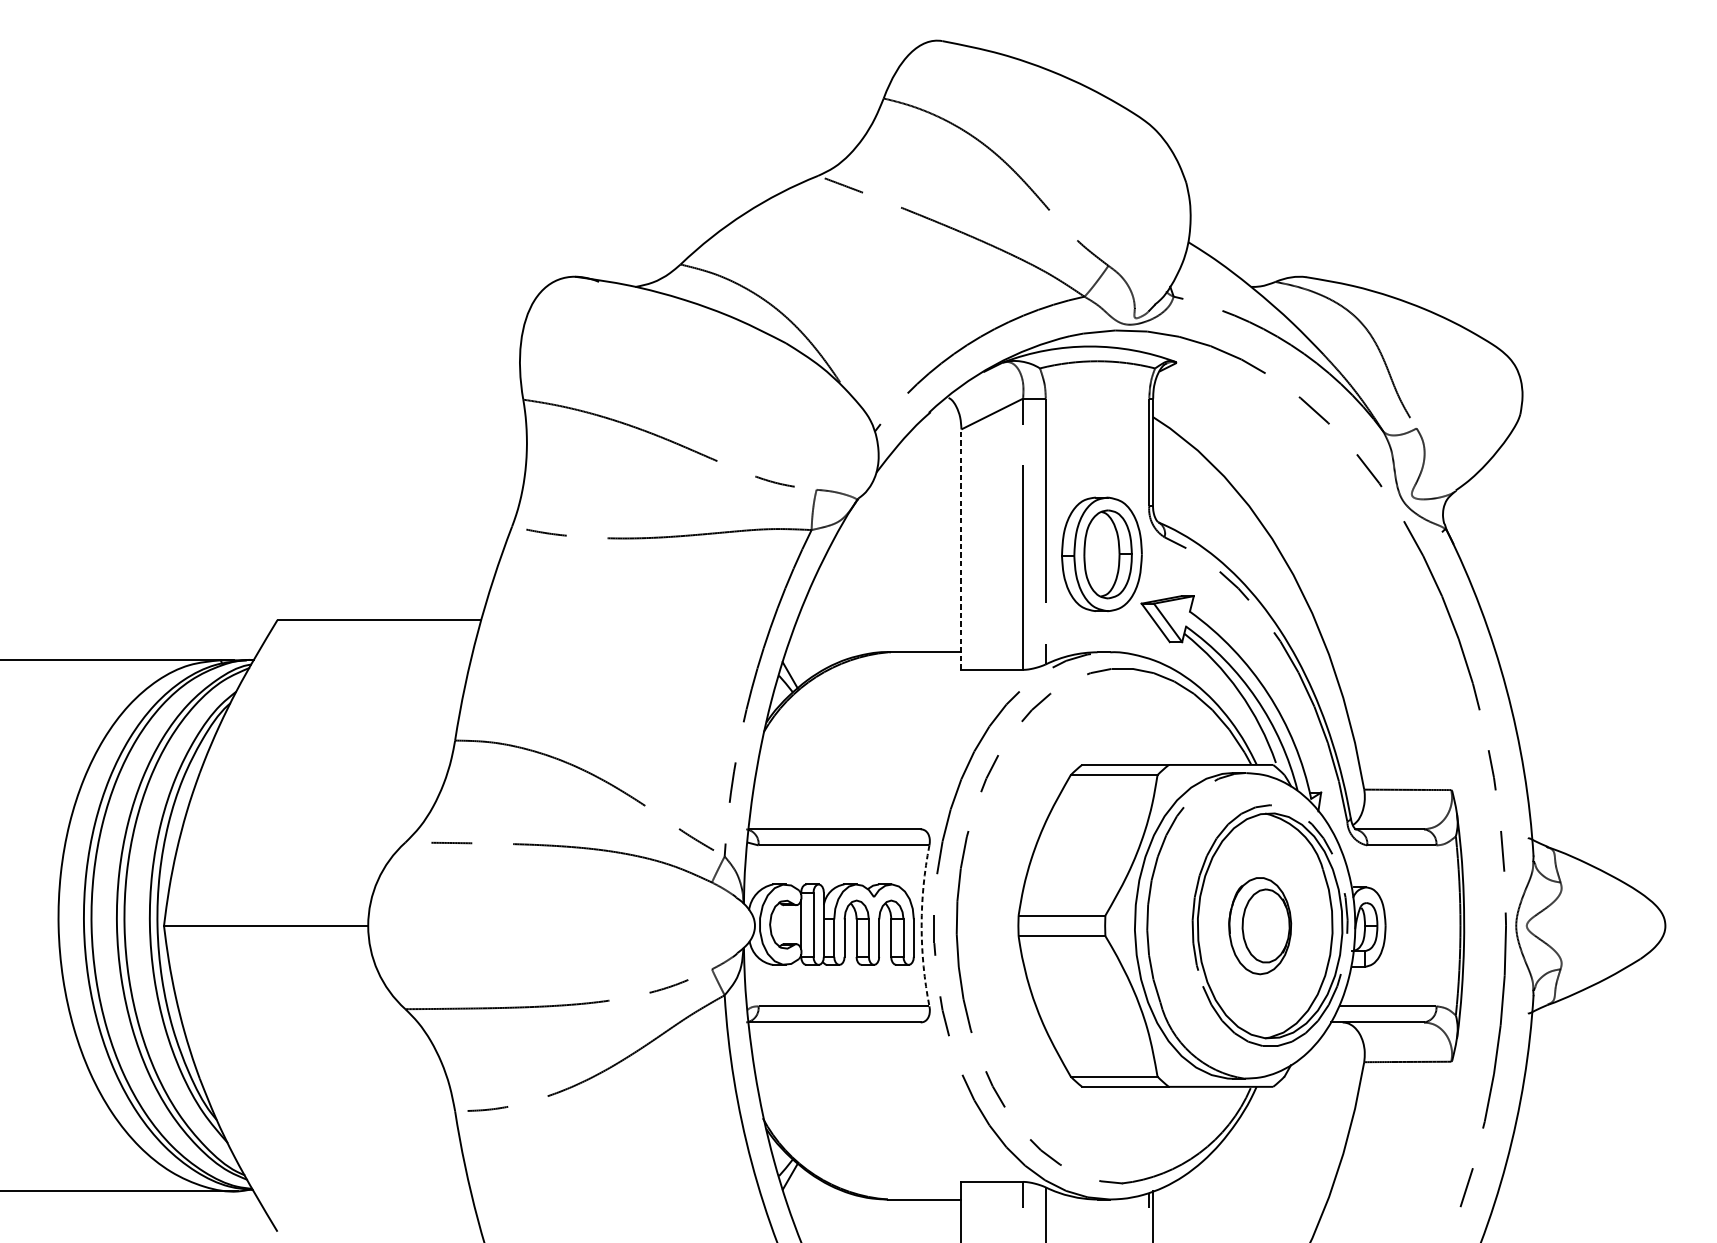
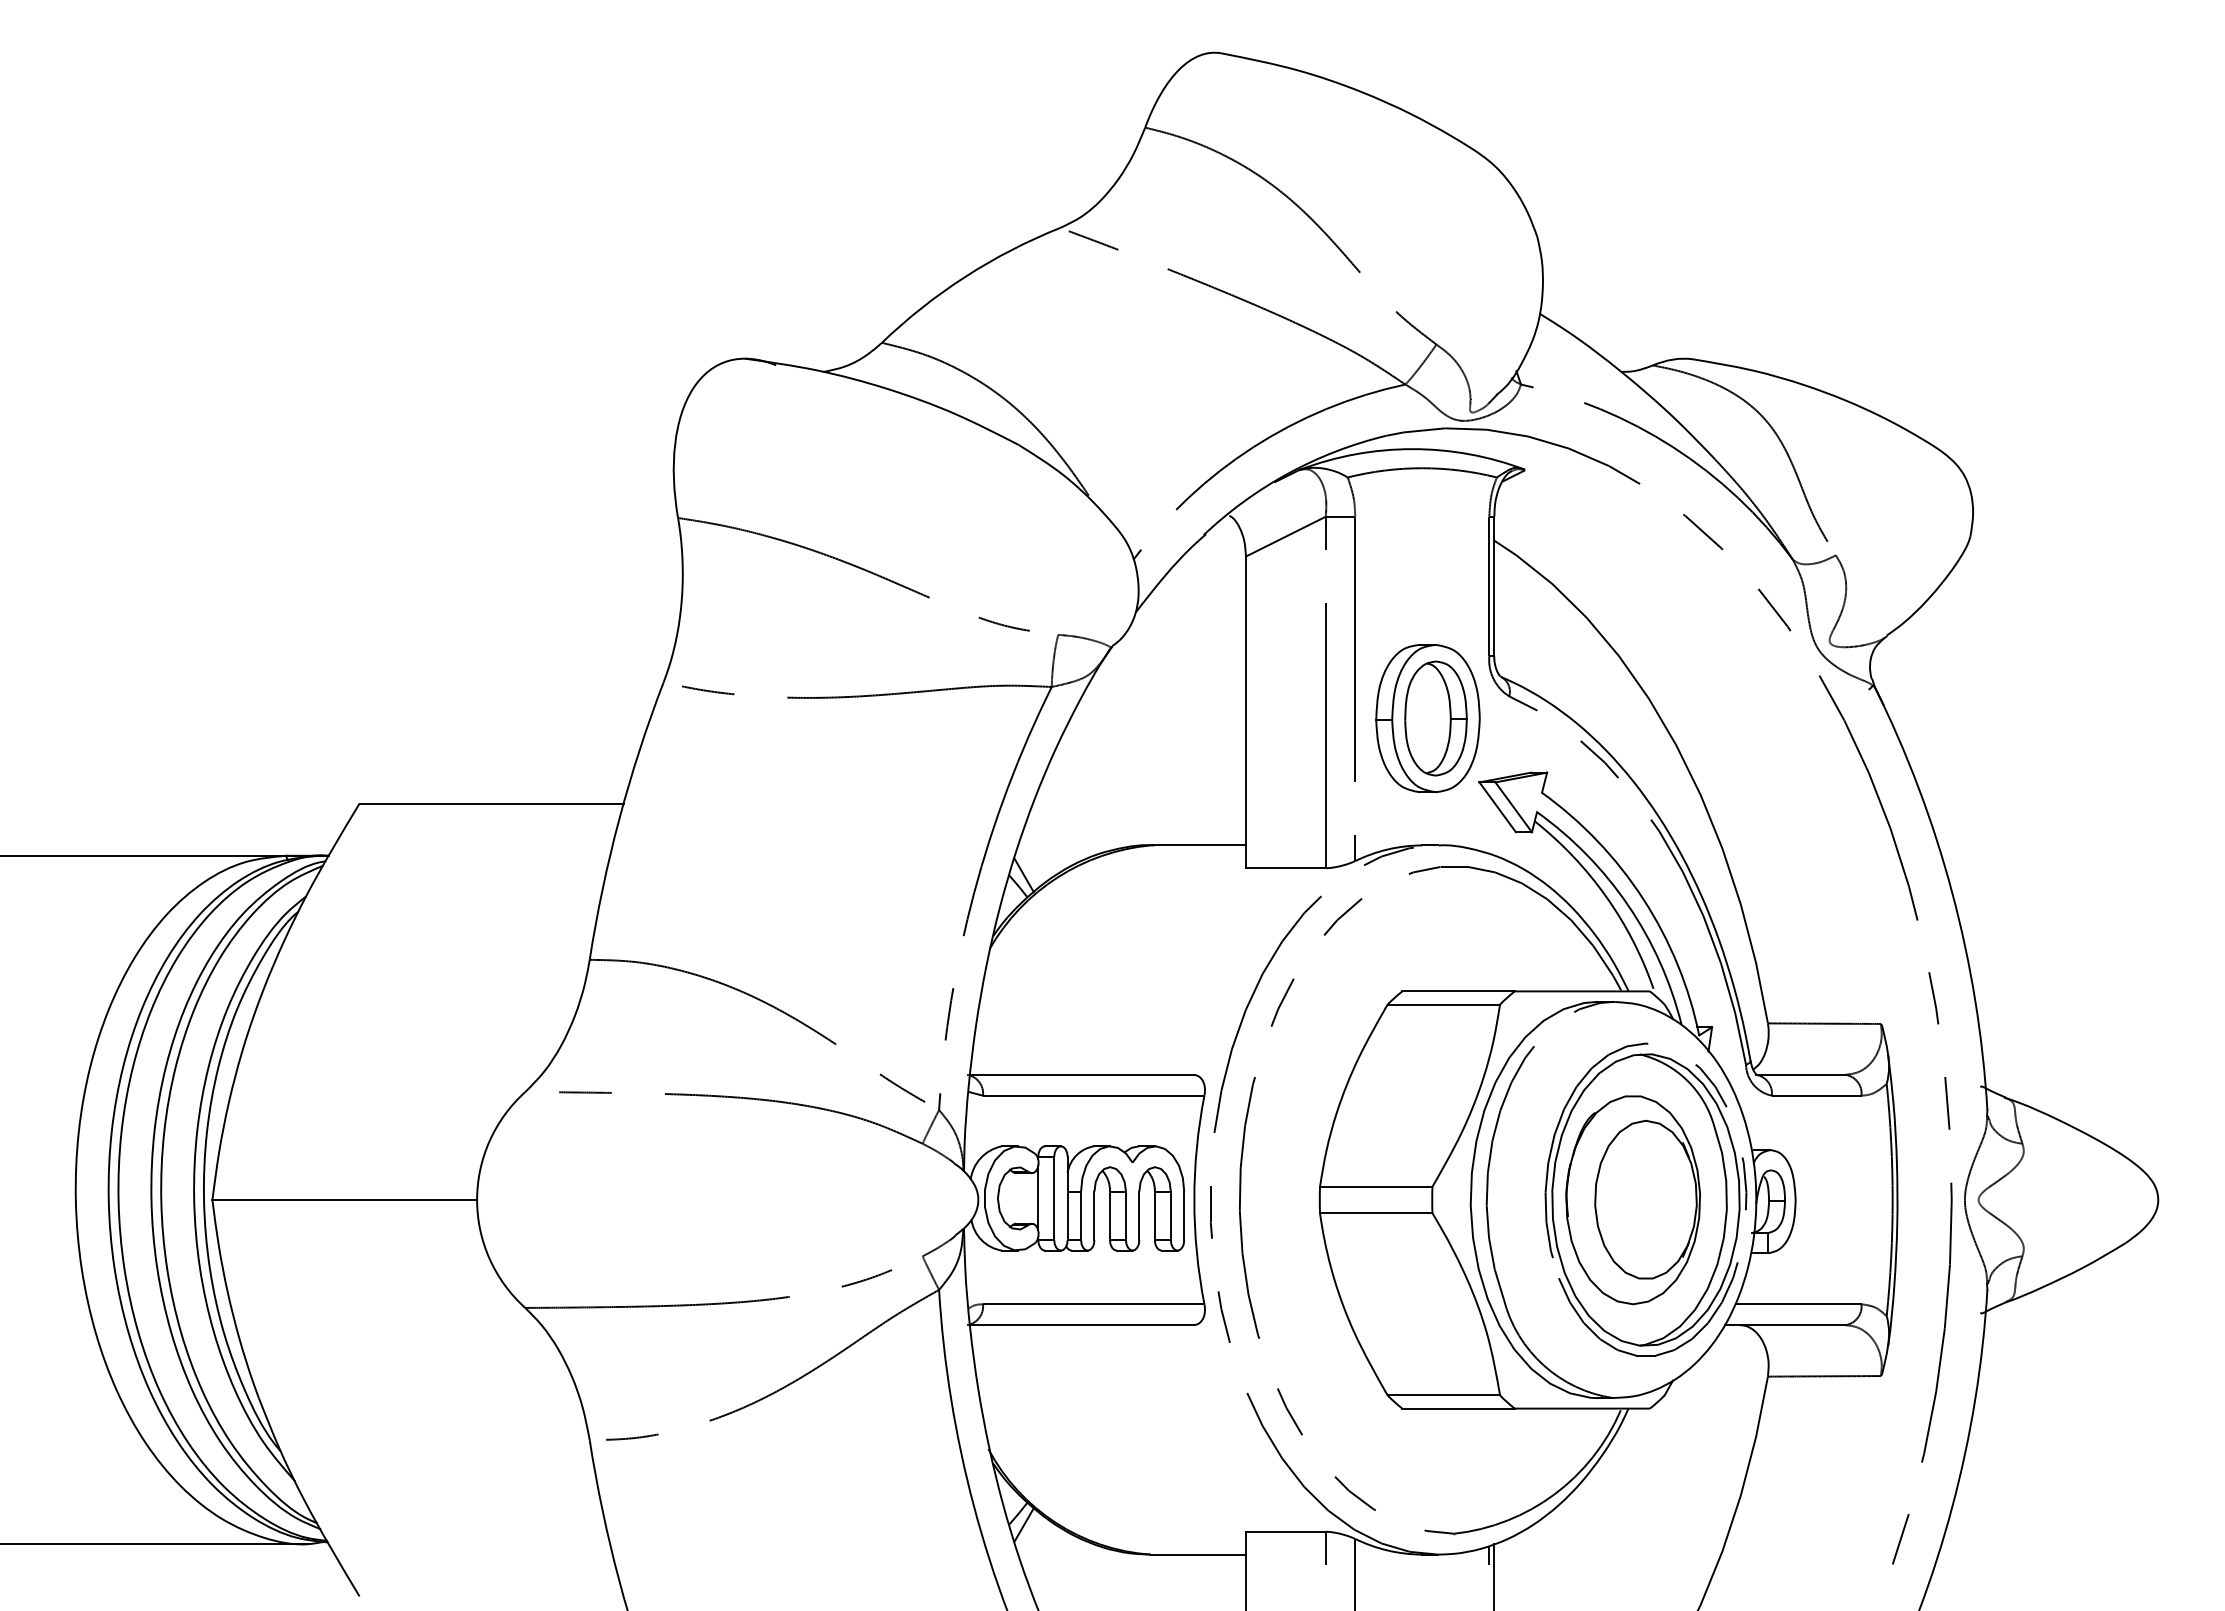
line: (961, 549) -> (1245, 712), dashed -> solid
arc: (921, 926) -> (1194, 1200), dashed -> solid
part: (1259, 926) -> (1632, 1200), size x1.67

